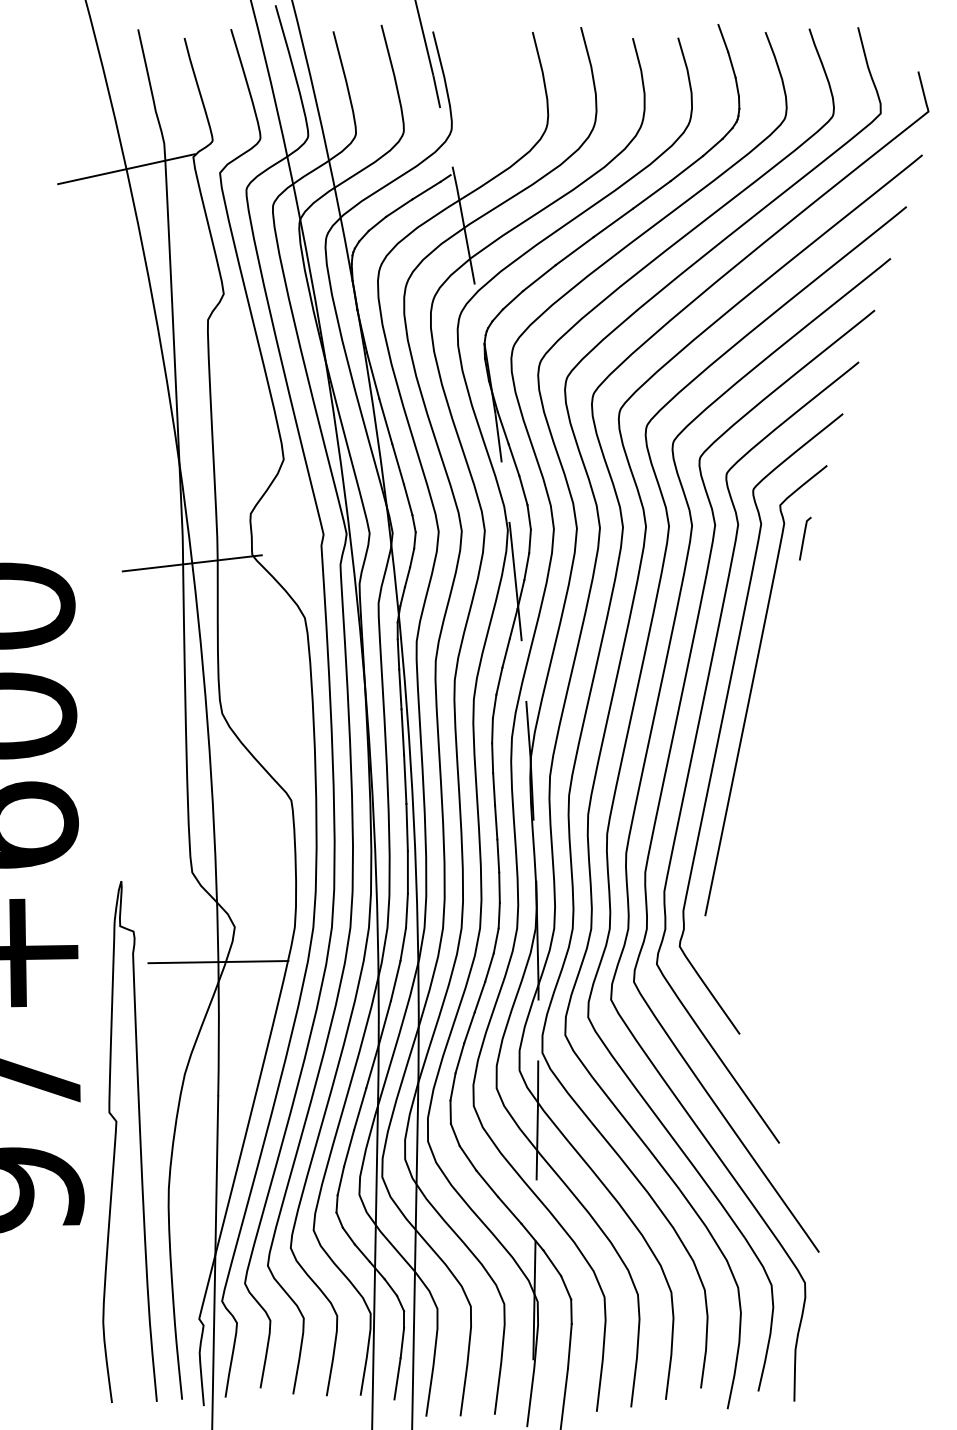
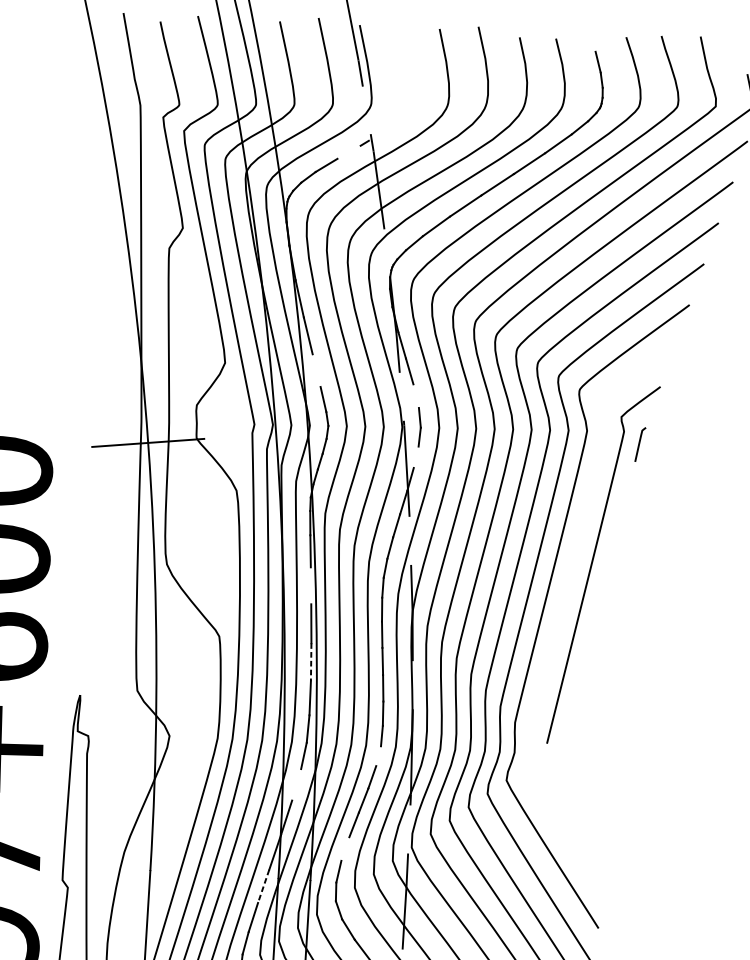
line: (723, 38) -> (592, 40), removed
line: (126, 169) -> (109, 124), removed
line: (426, 190) -> (348, 152), removed
line: (397, 464) -> (316, 370), removed
line: (523, 490) -> (416, 396), removed
line: (526, 566) -> (415, 457), removed
curve: (724, 715) -> (569, 583), removed
line: (402, 732) -> (310, 585), removed
line: (407, 827) -> (311, 662), solid -> dashed
line: (495, 940) -> (378, 755), removed
line: (218, 962) -> (155, 763), removed
line: (395, 980) -> (296, 784), removed
line: (459, 1058) -> (345, 849), removed
line: (360, 1109) -> (263, 886), solid -> dashed

